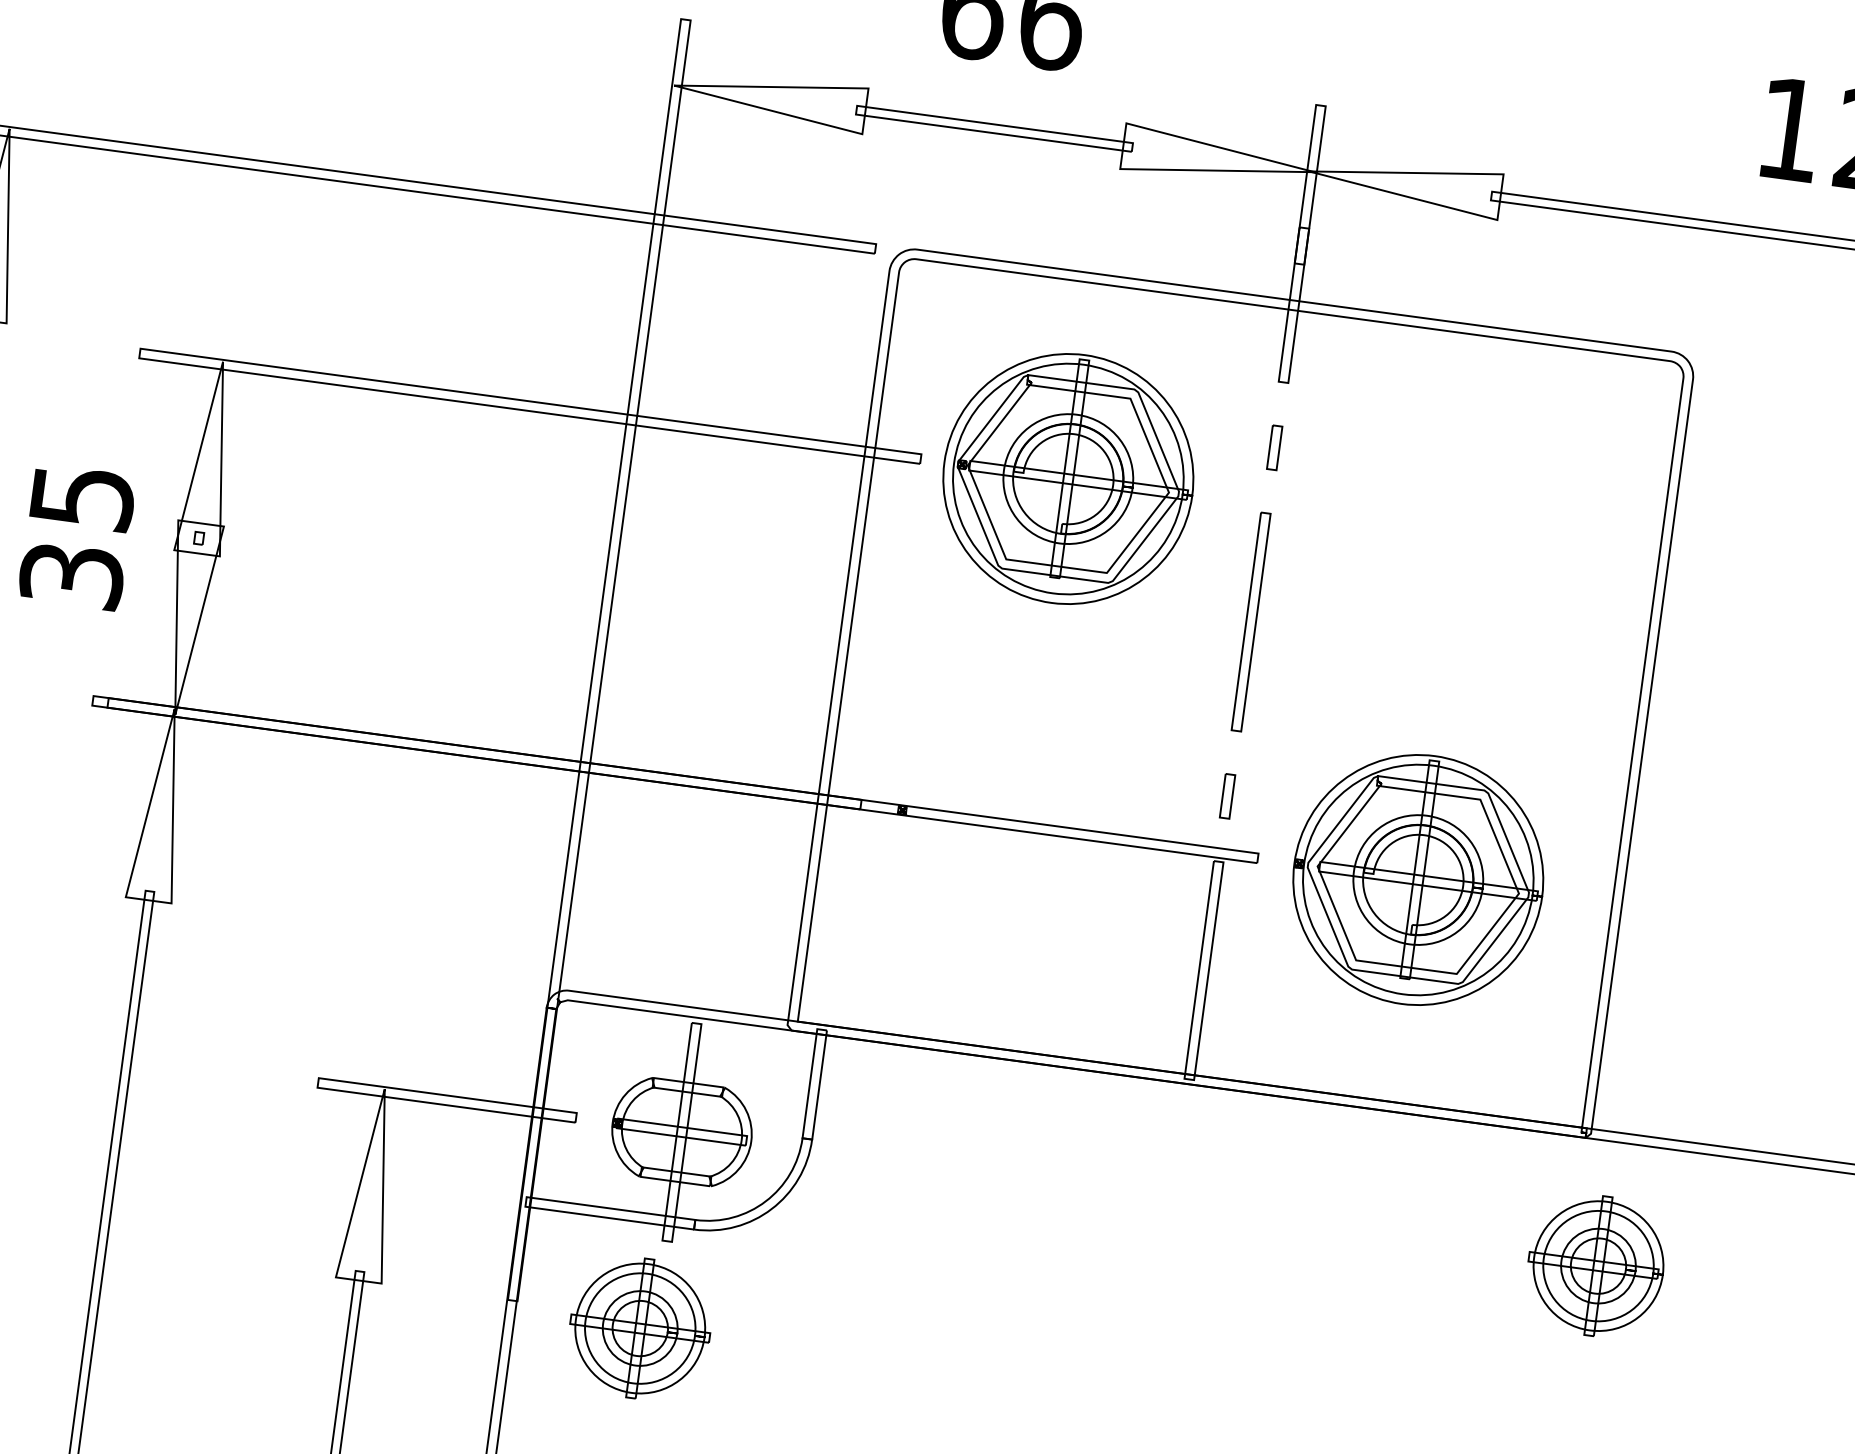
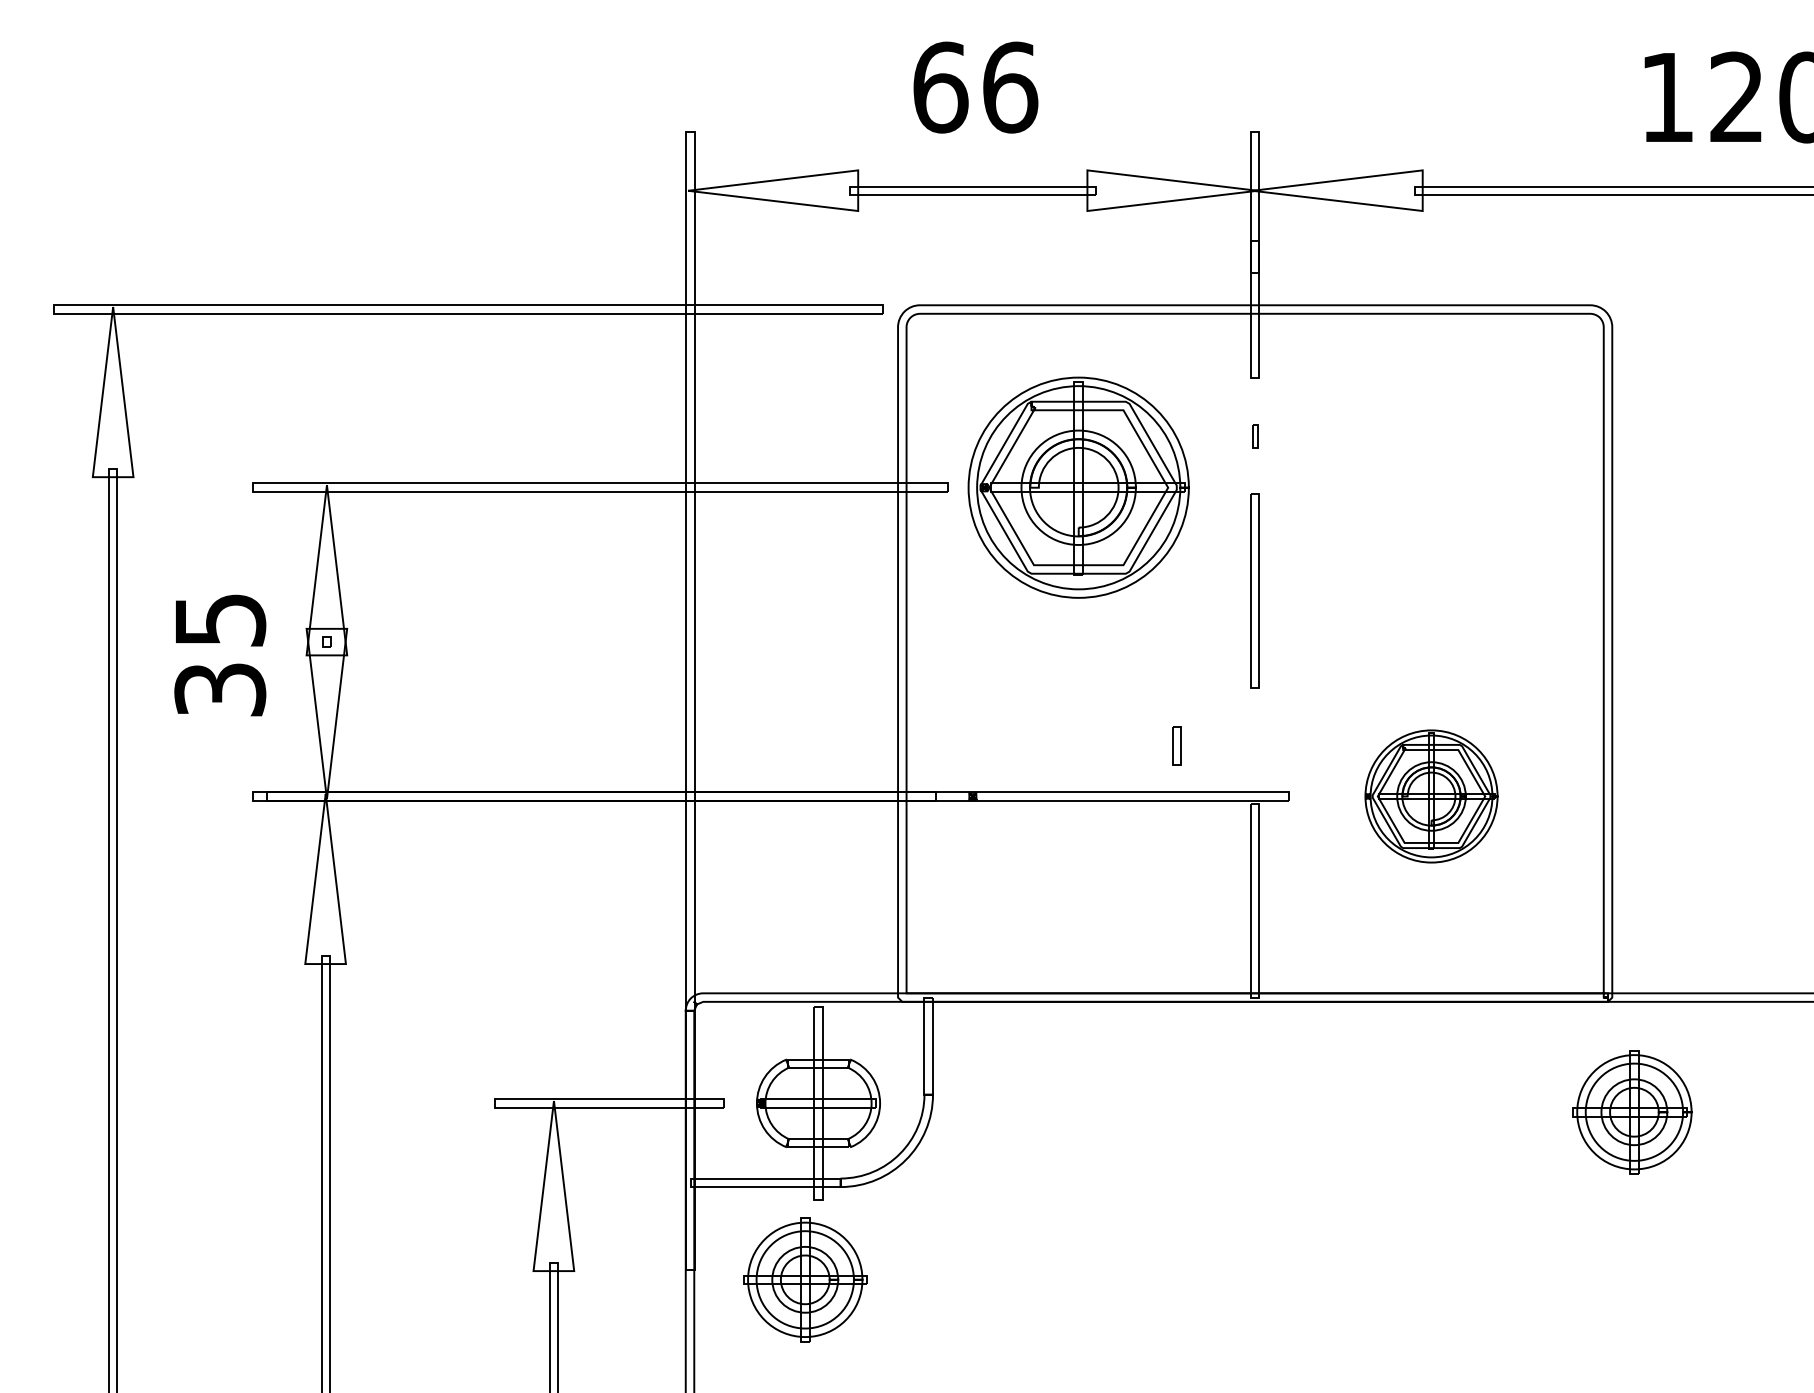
part: (1273, 448) -> (1254, 436), size x0.6
part: (1226, 795) -> (1176, 745), moved
part: (1418, 880) -> (1431, 796), size x0.6

